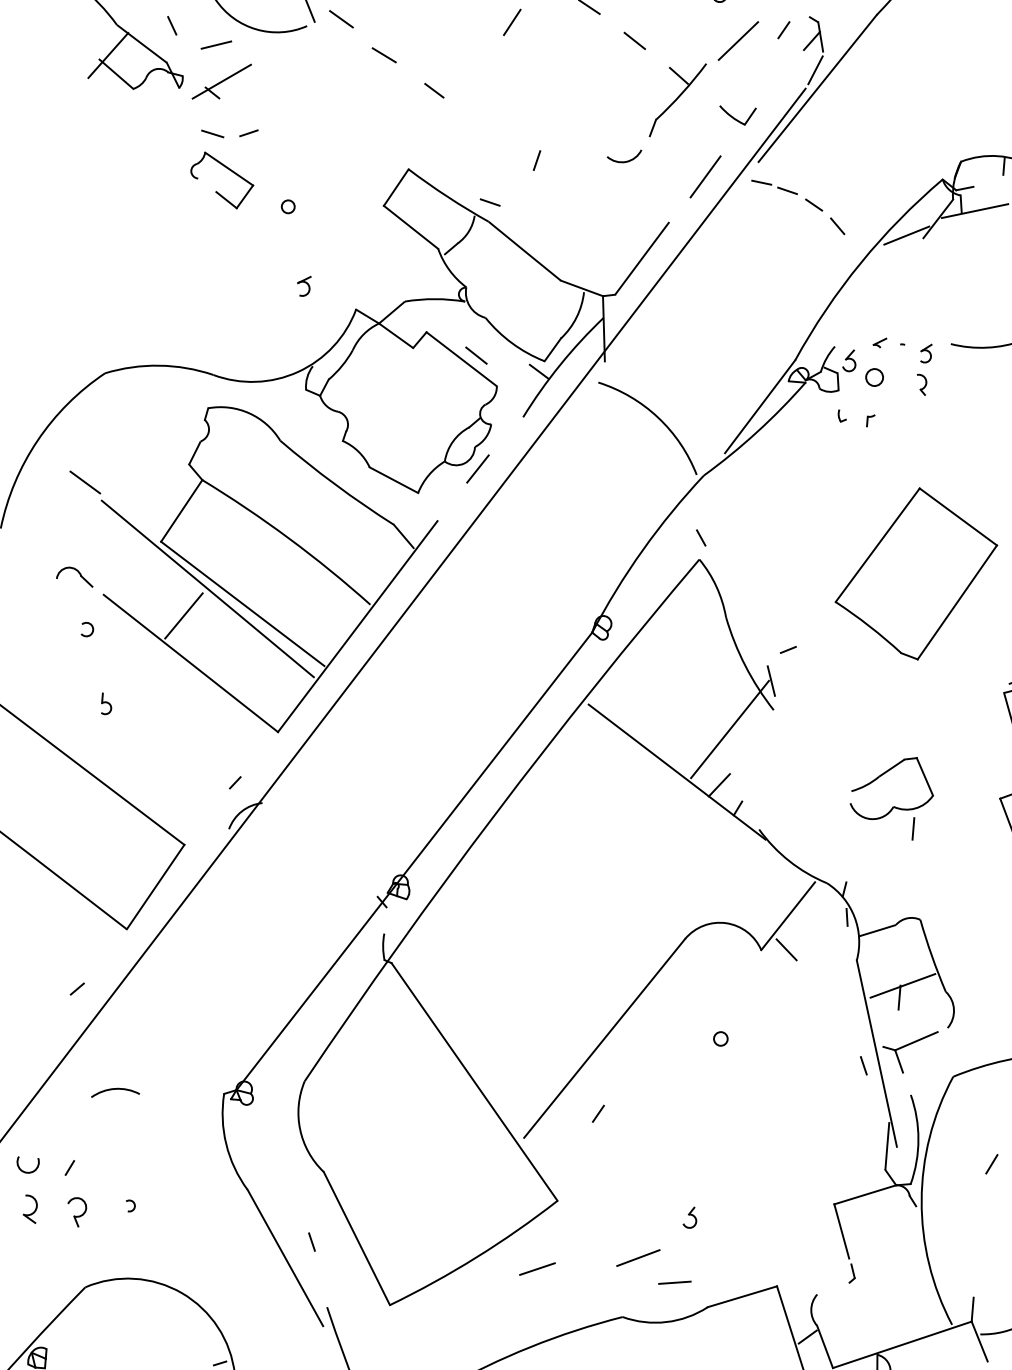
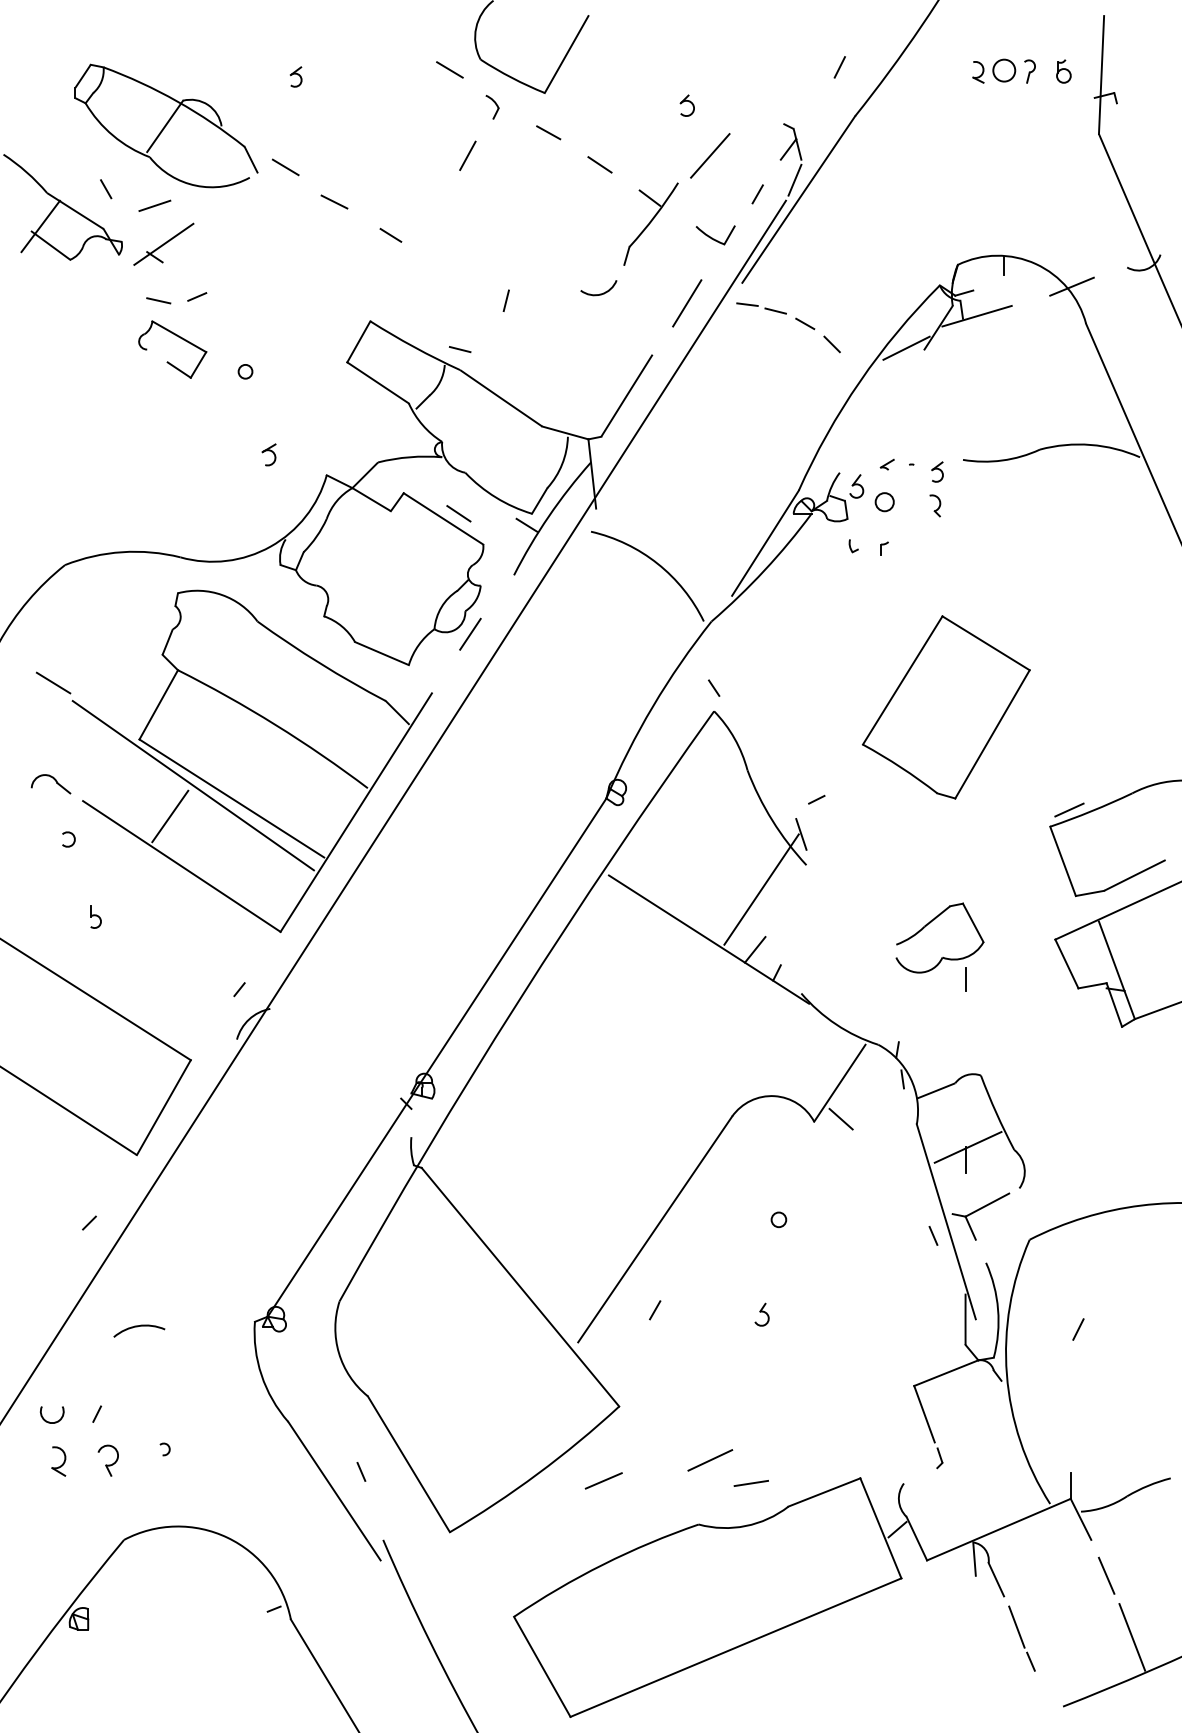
line: (783, 30) -> (757, 194), moved
part: (689, 1217) -> (761, 1314), moved

